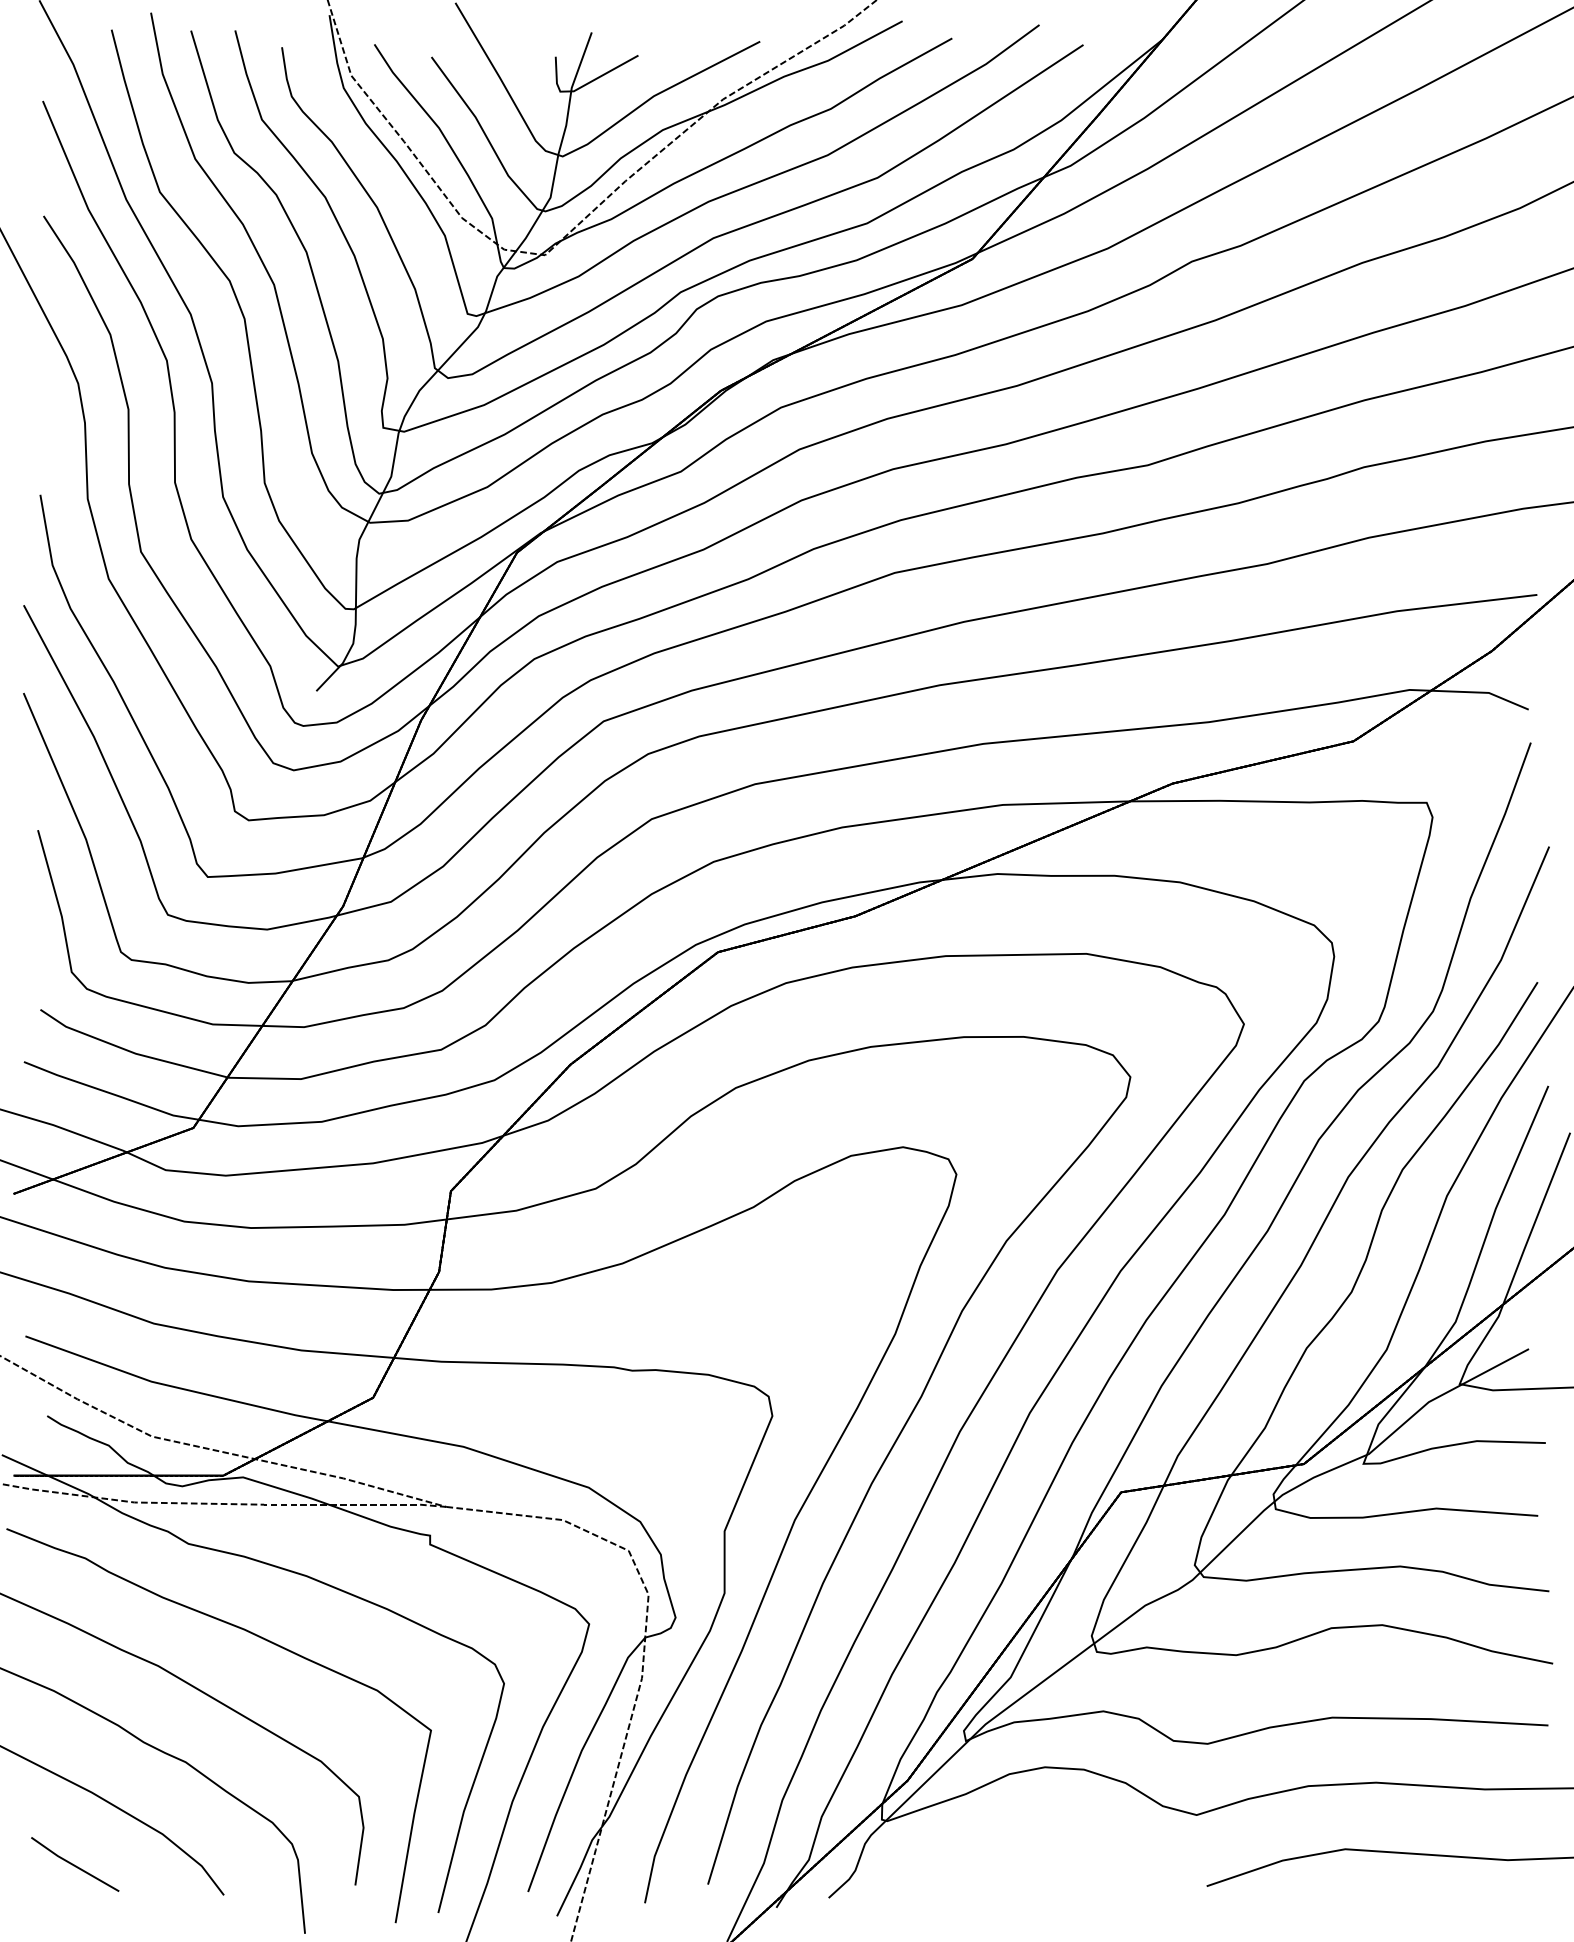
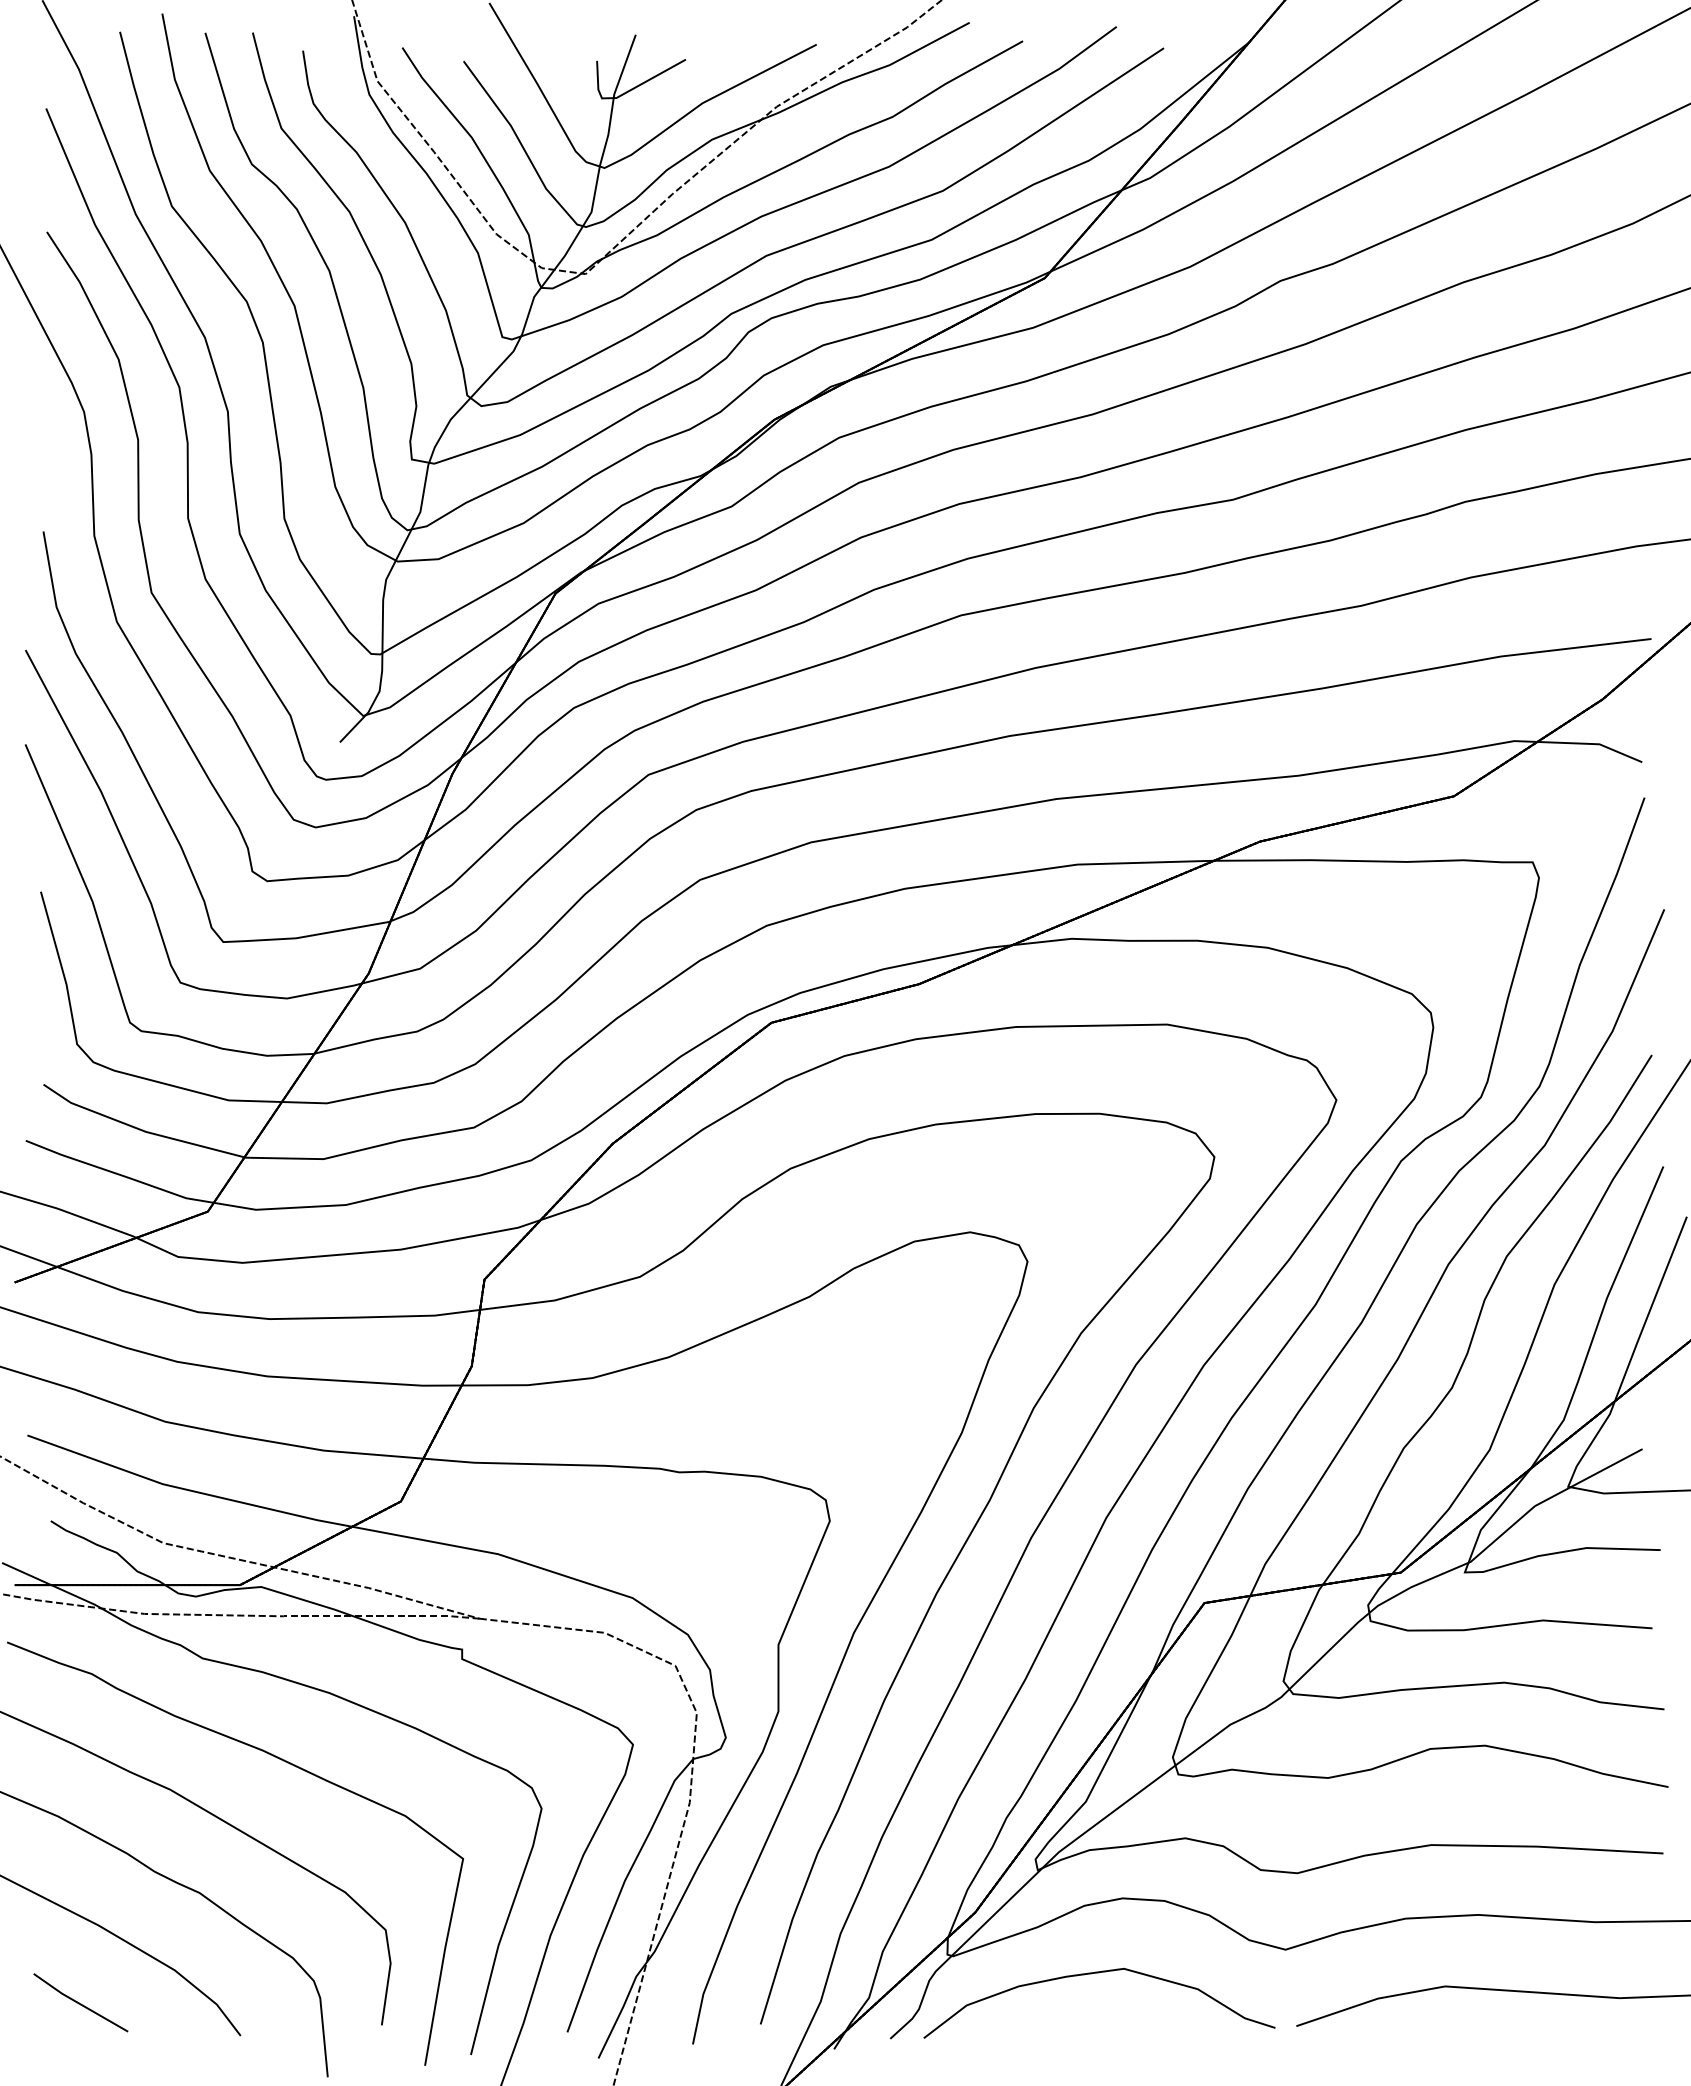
curve: (1023, 1837) -> (1099, 1973), added

